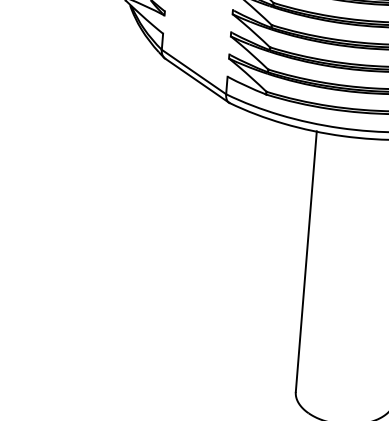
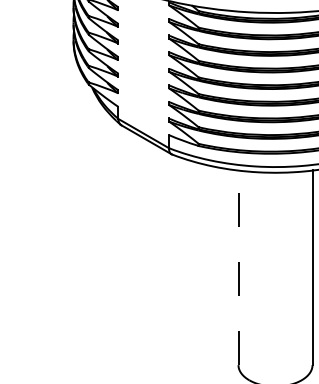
line: (306, 261) -> (238, 267), solid -> dashed

